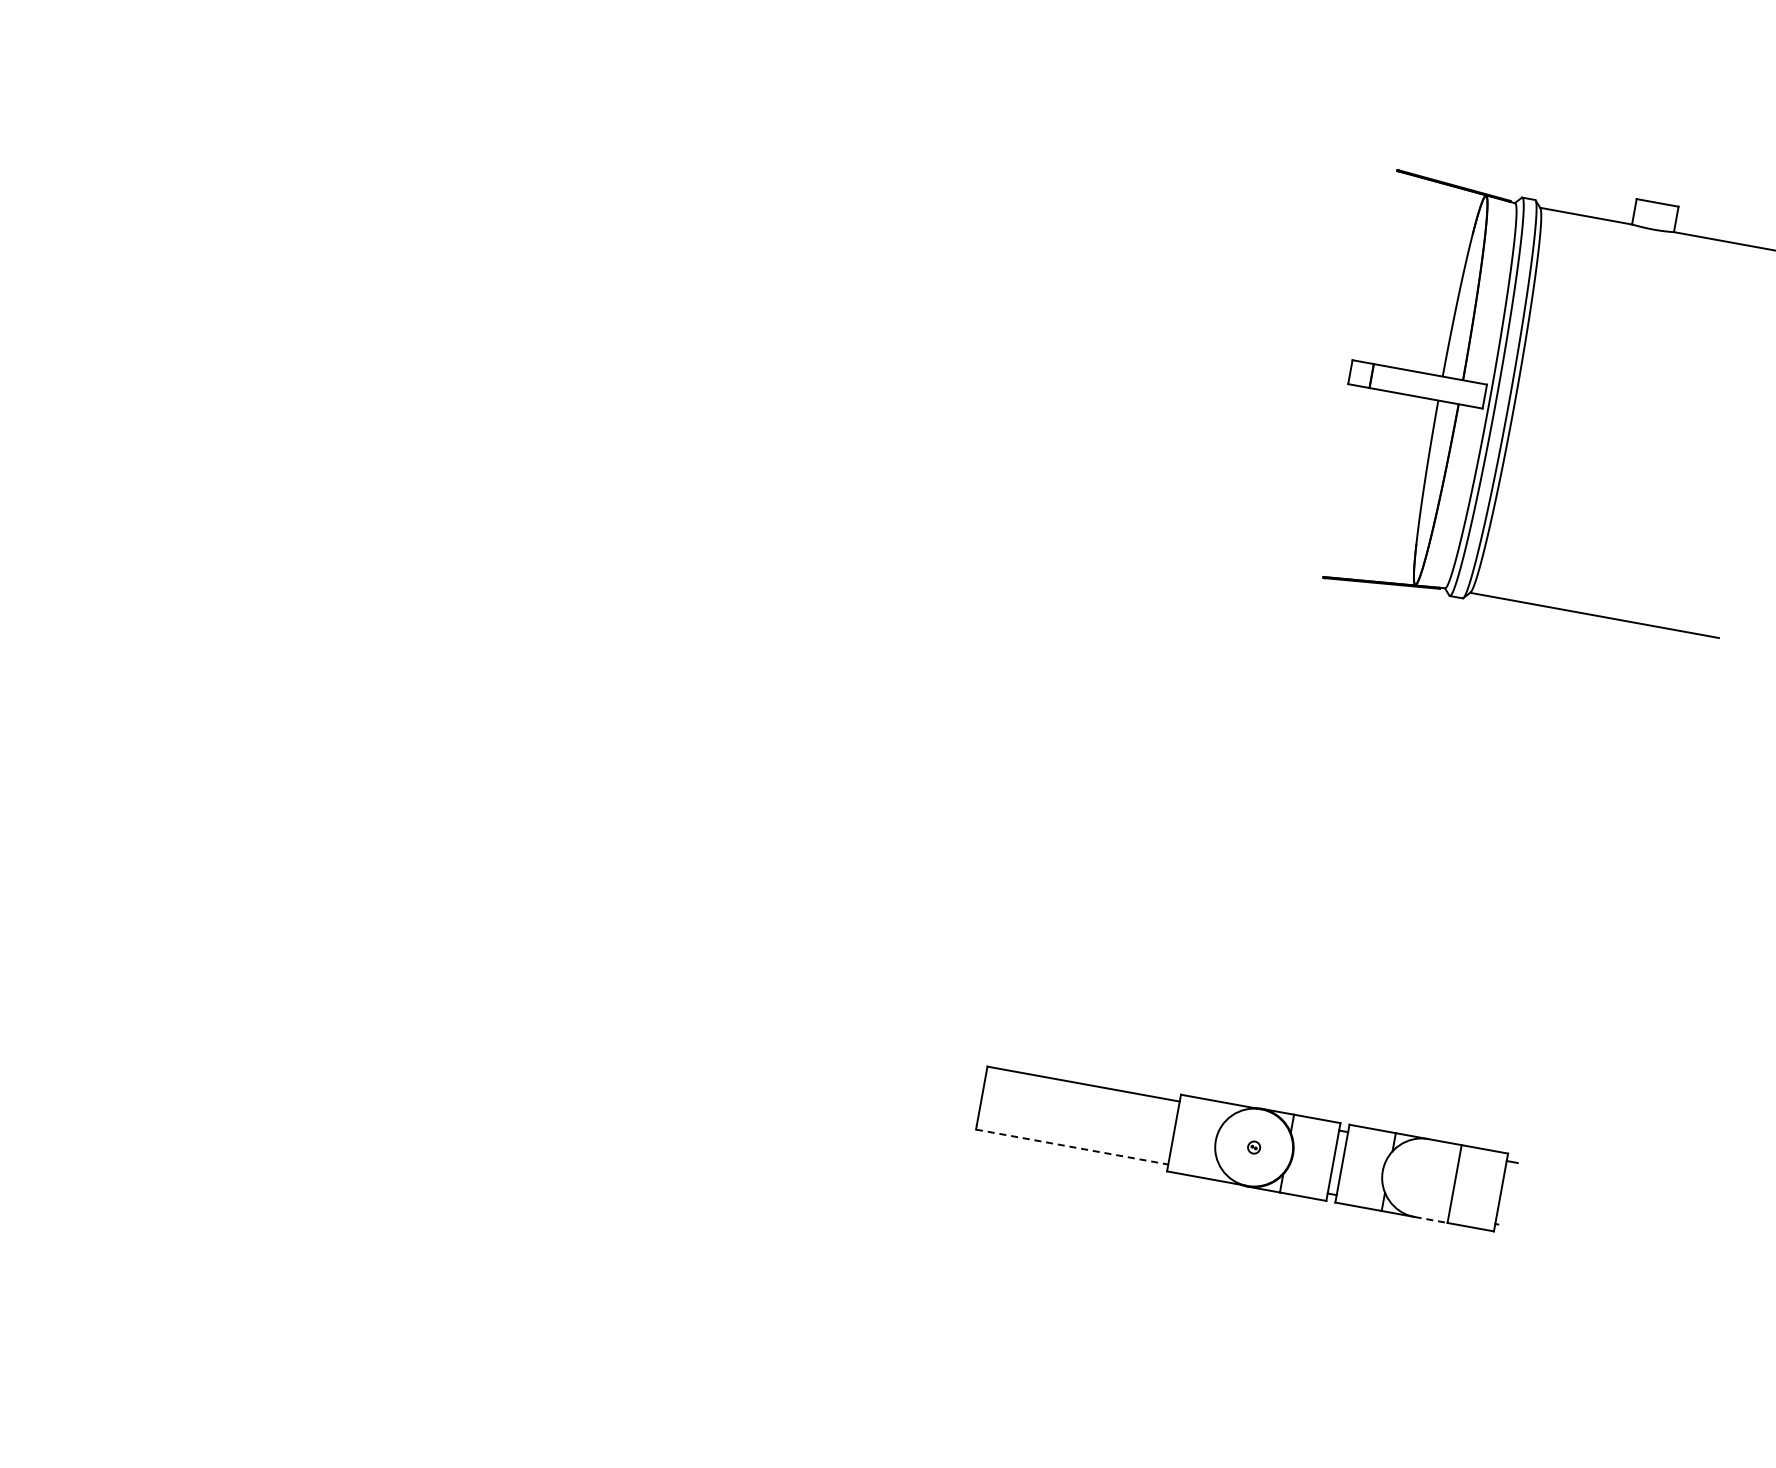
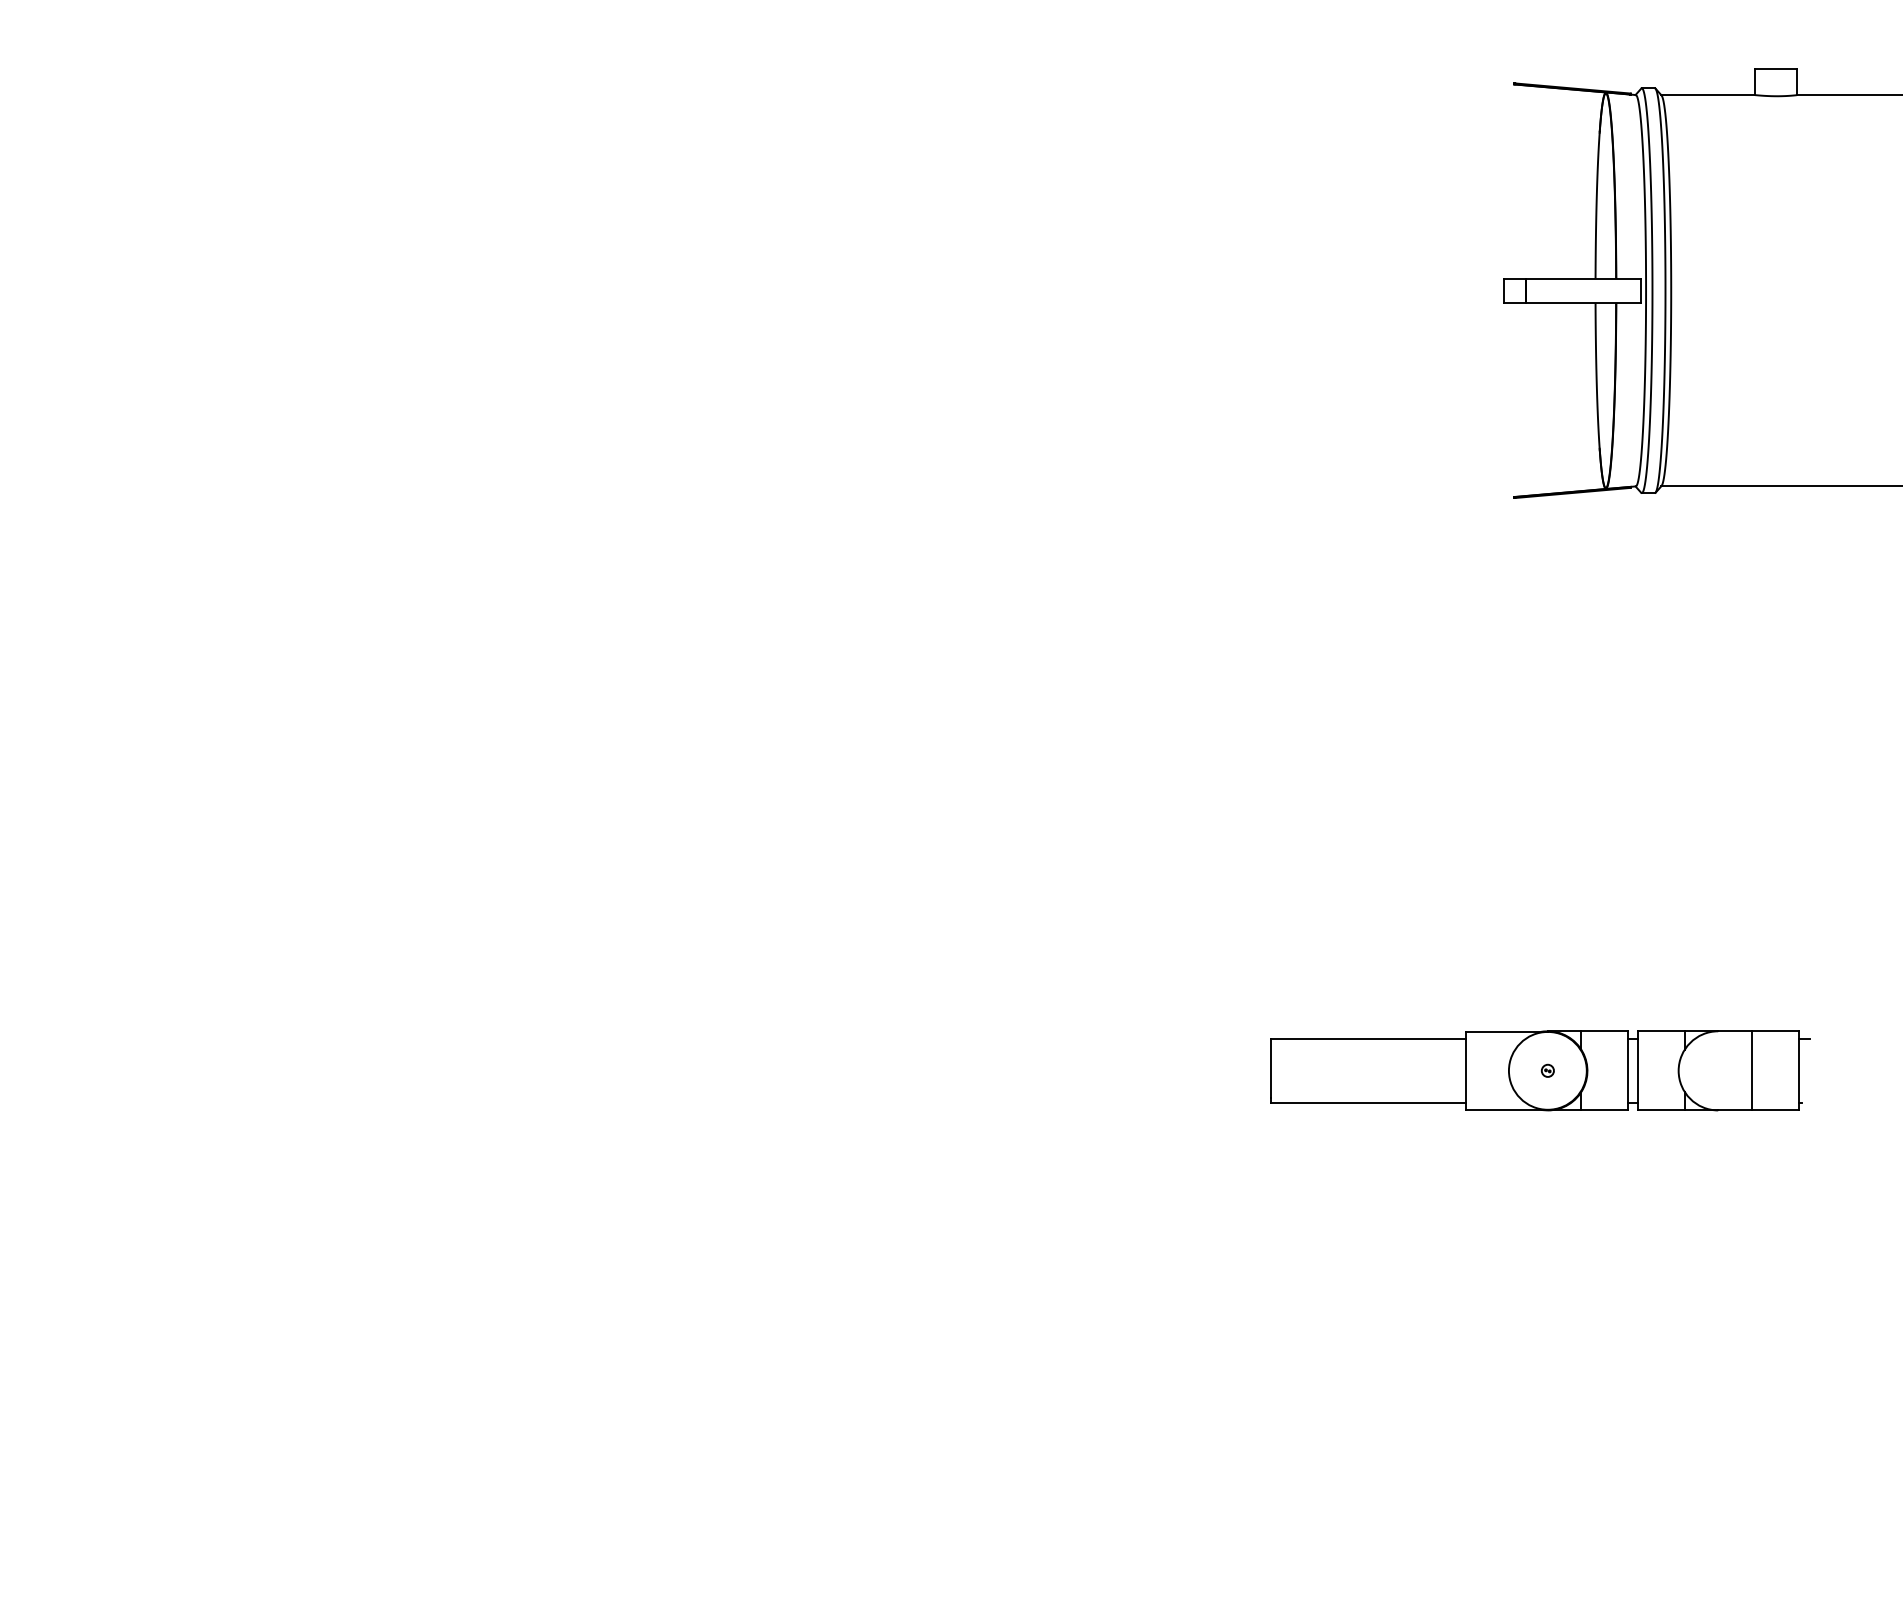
line: (1071, 1146) -> (1368, 1102), dashed -> solid
line: (1430, 1219) -> (1734, 1110), dashed -> solid

